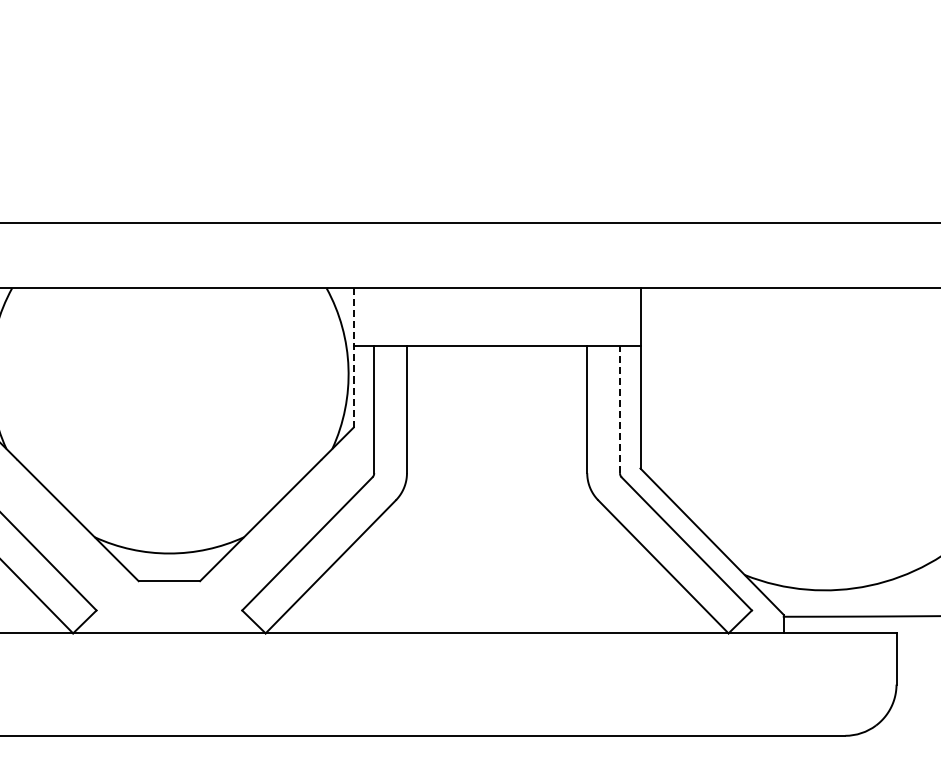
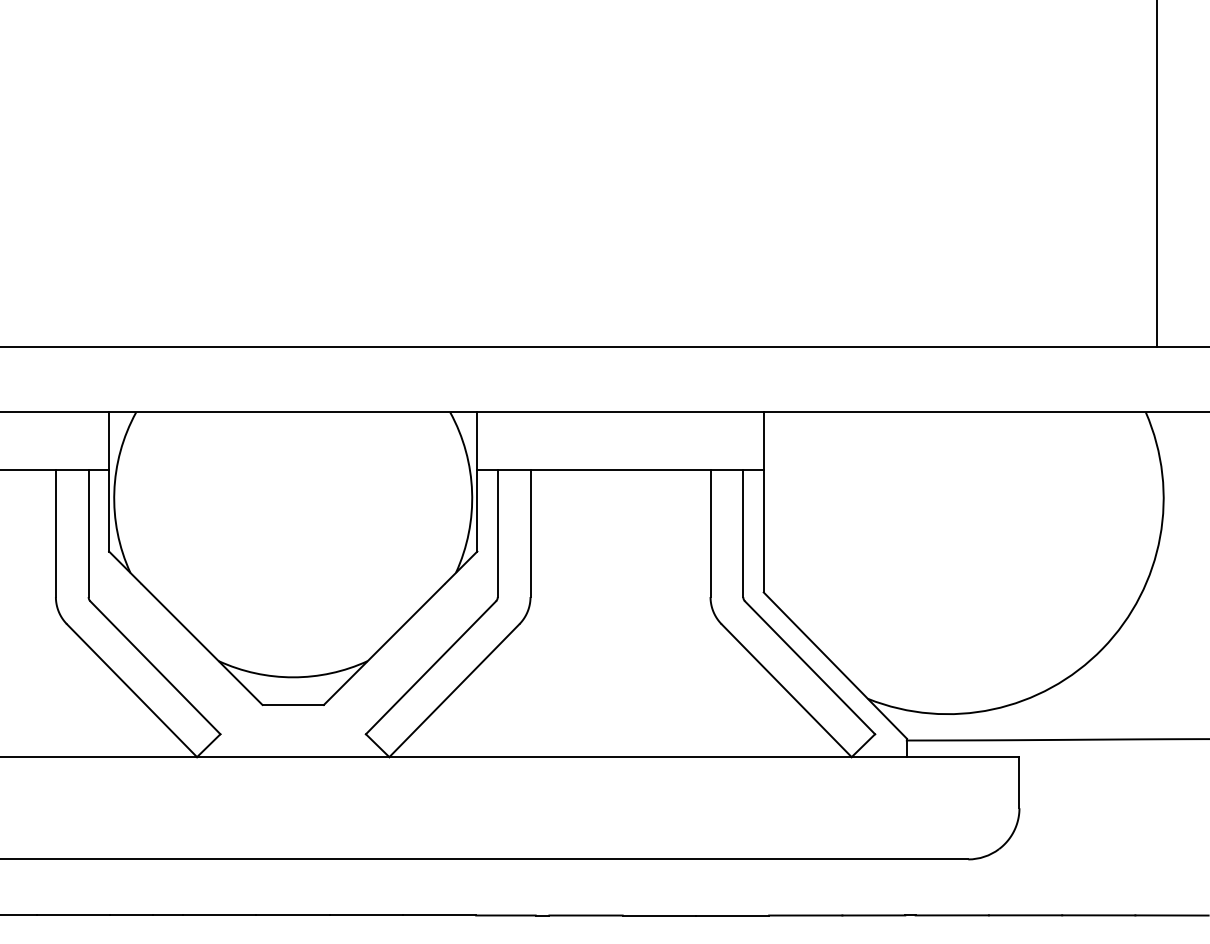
line: (353, 357) -> (477, 481), dashed -> solid
line: (620, 409) -> (743, 533), dashed -> solid

